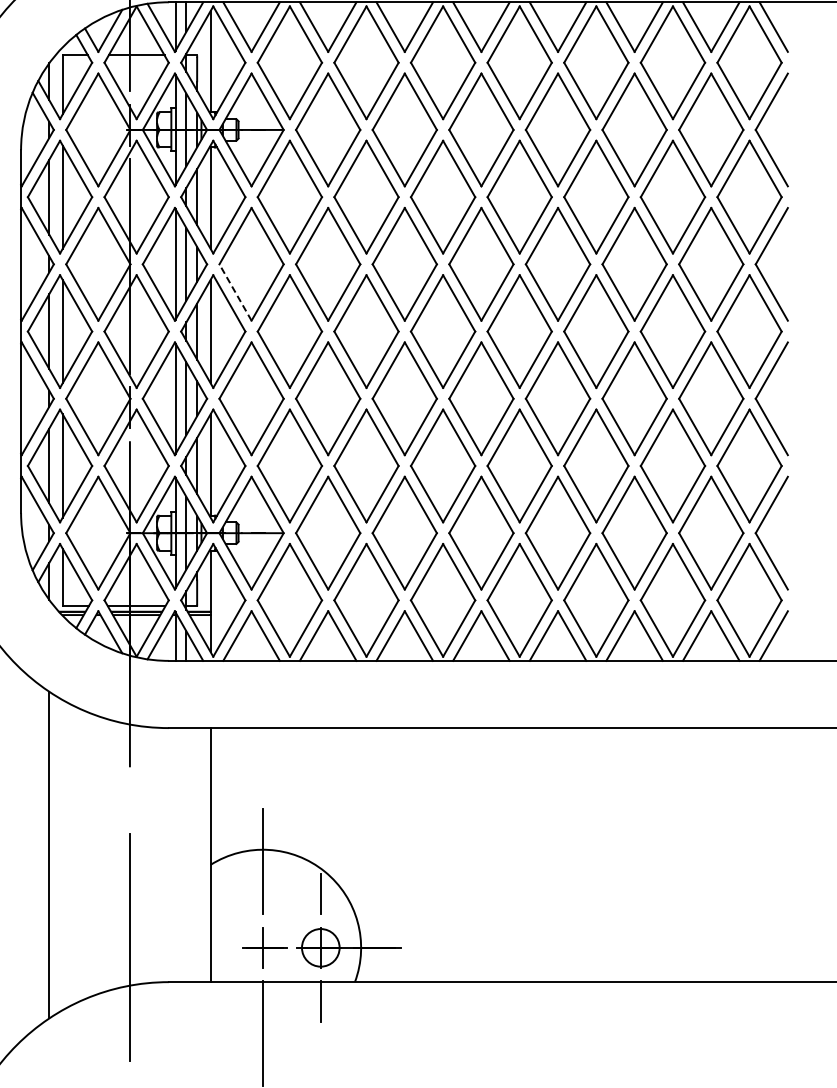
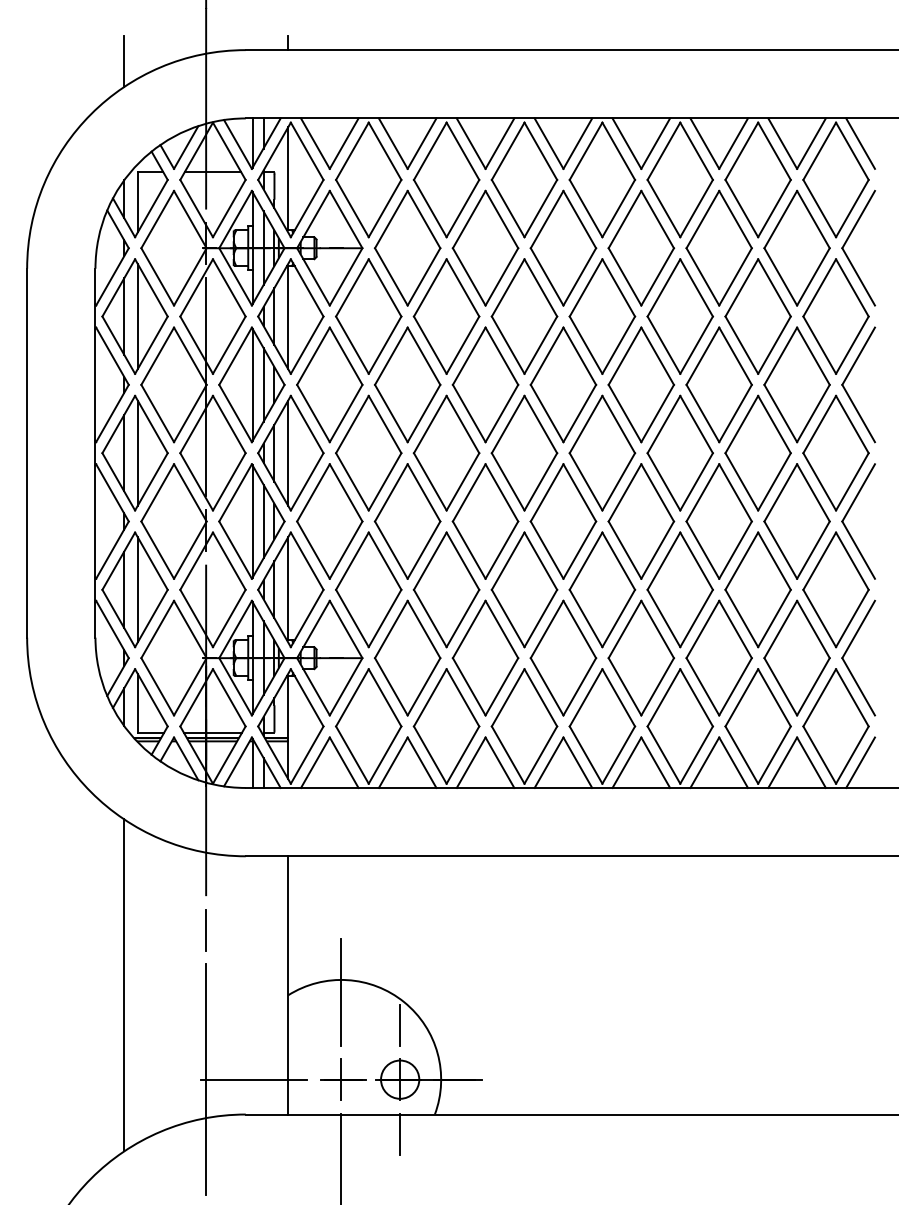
line: (235, 292) -> (313, 413), dashed -> solid
line: (130, 800) -> (206, 929), added
line: (176, 947) -> (253, 1079), added

